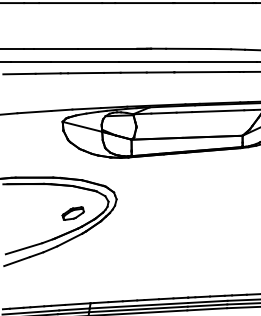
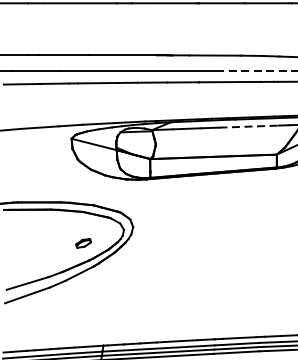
line: (223, 62) -> (255, 71), solid -> dashed
line: (218, 111) -> (249, 126), solid -> dashed
part: (72, 213) -> (82, 243), size x0.6

